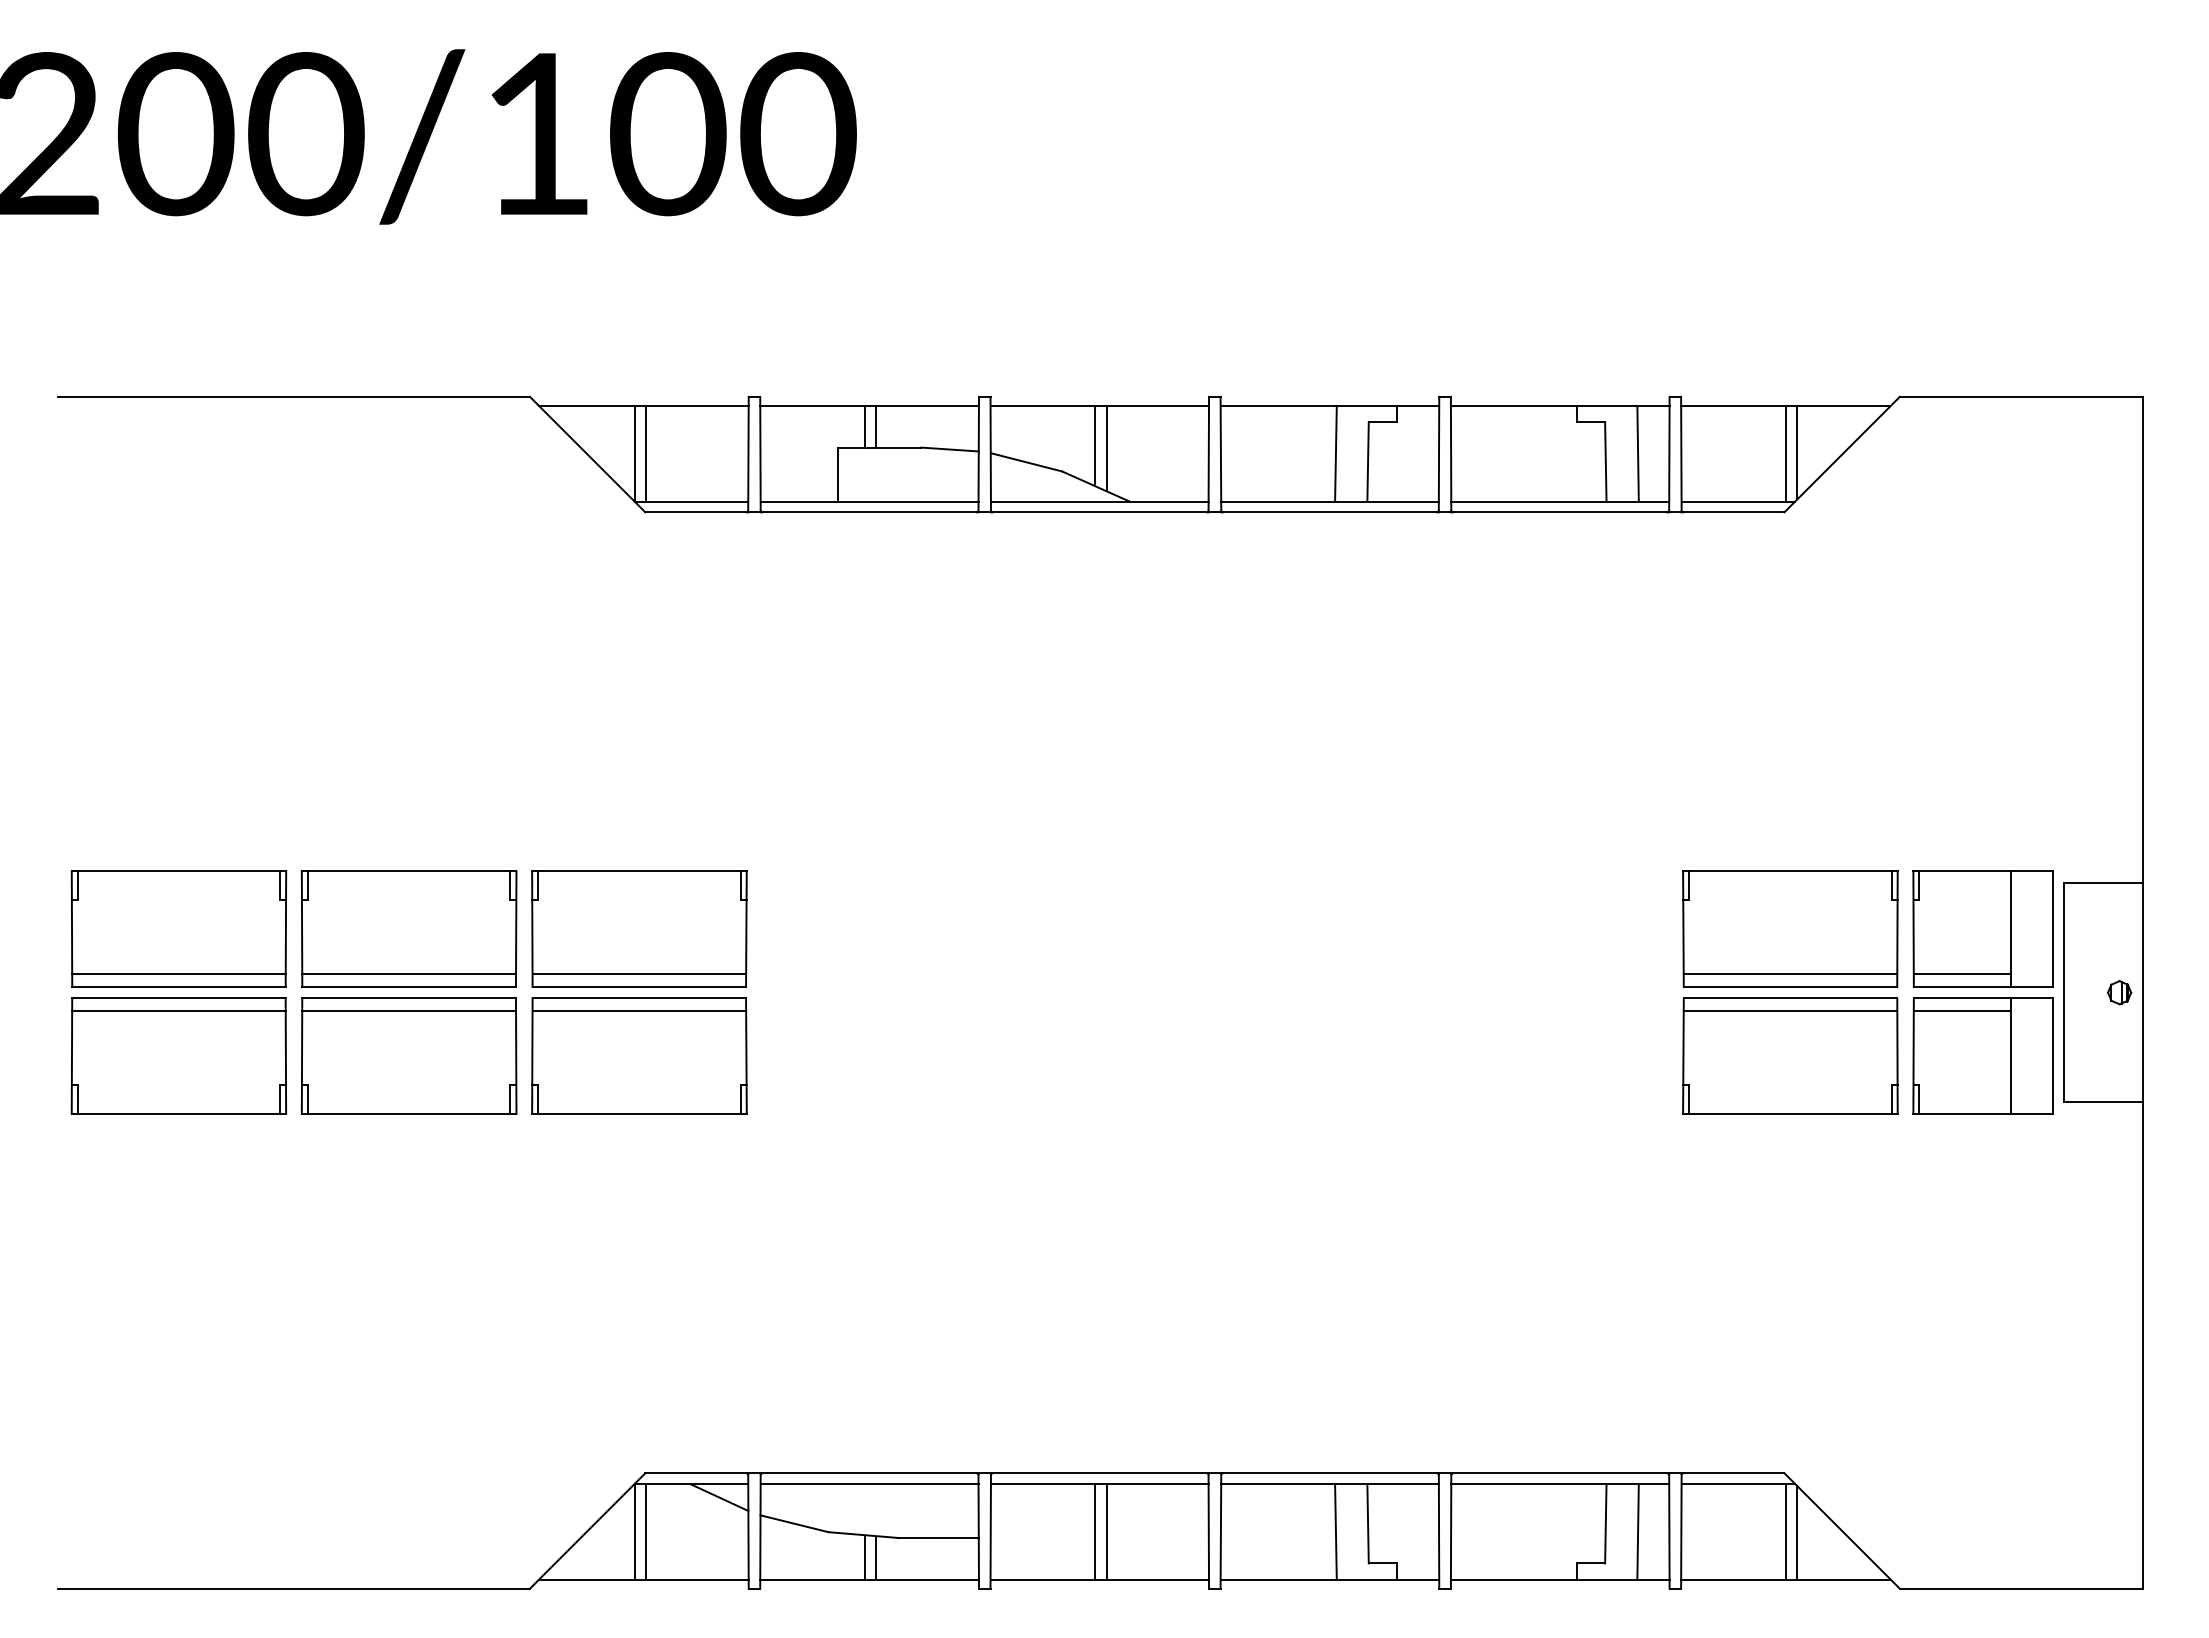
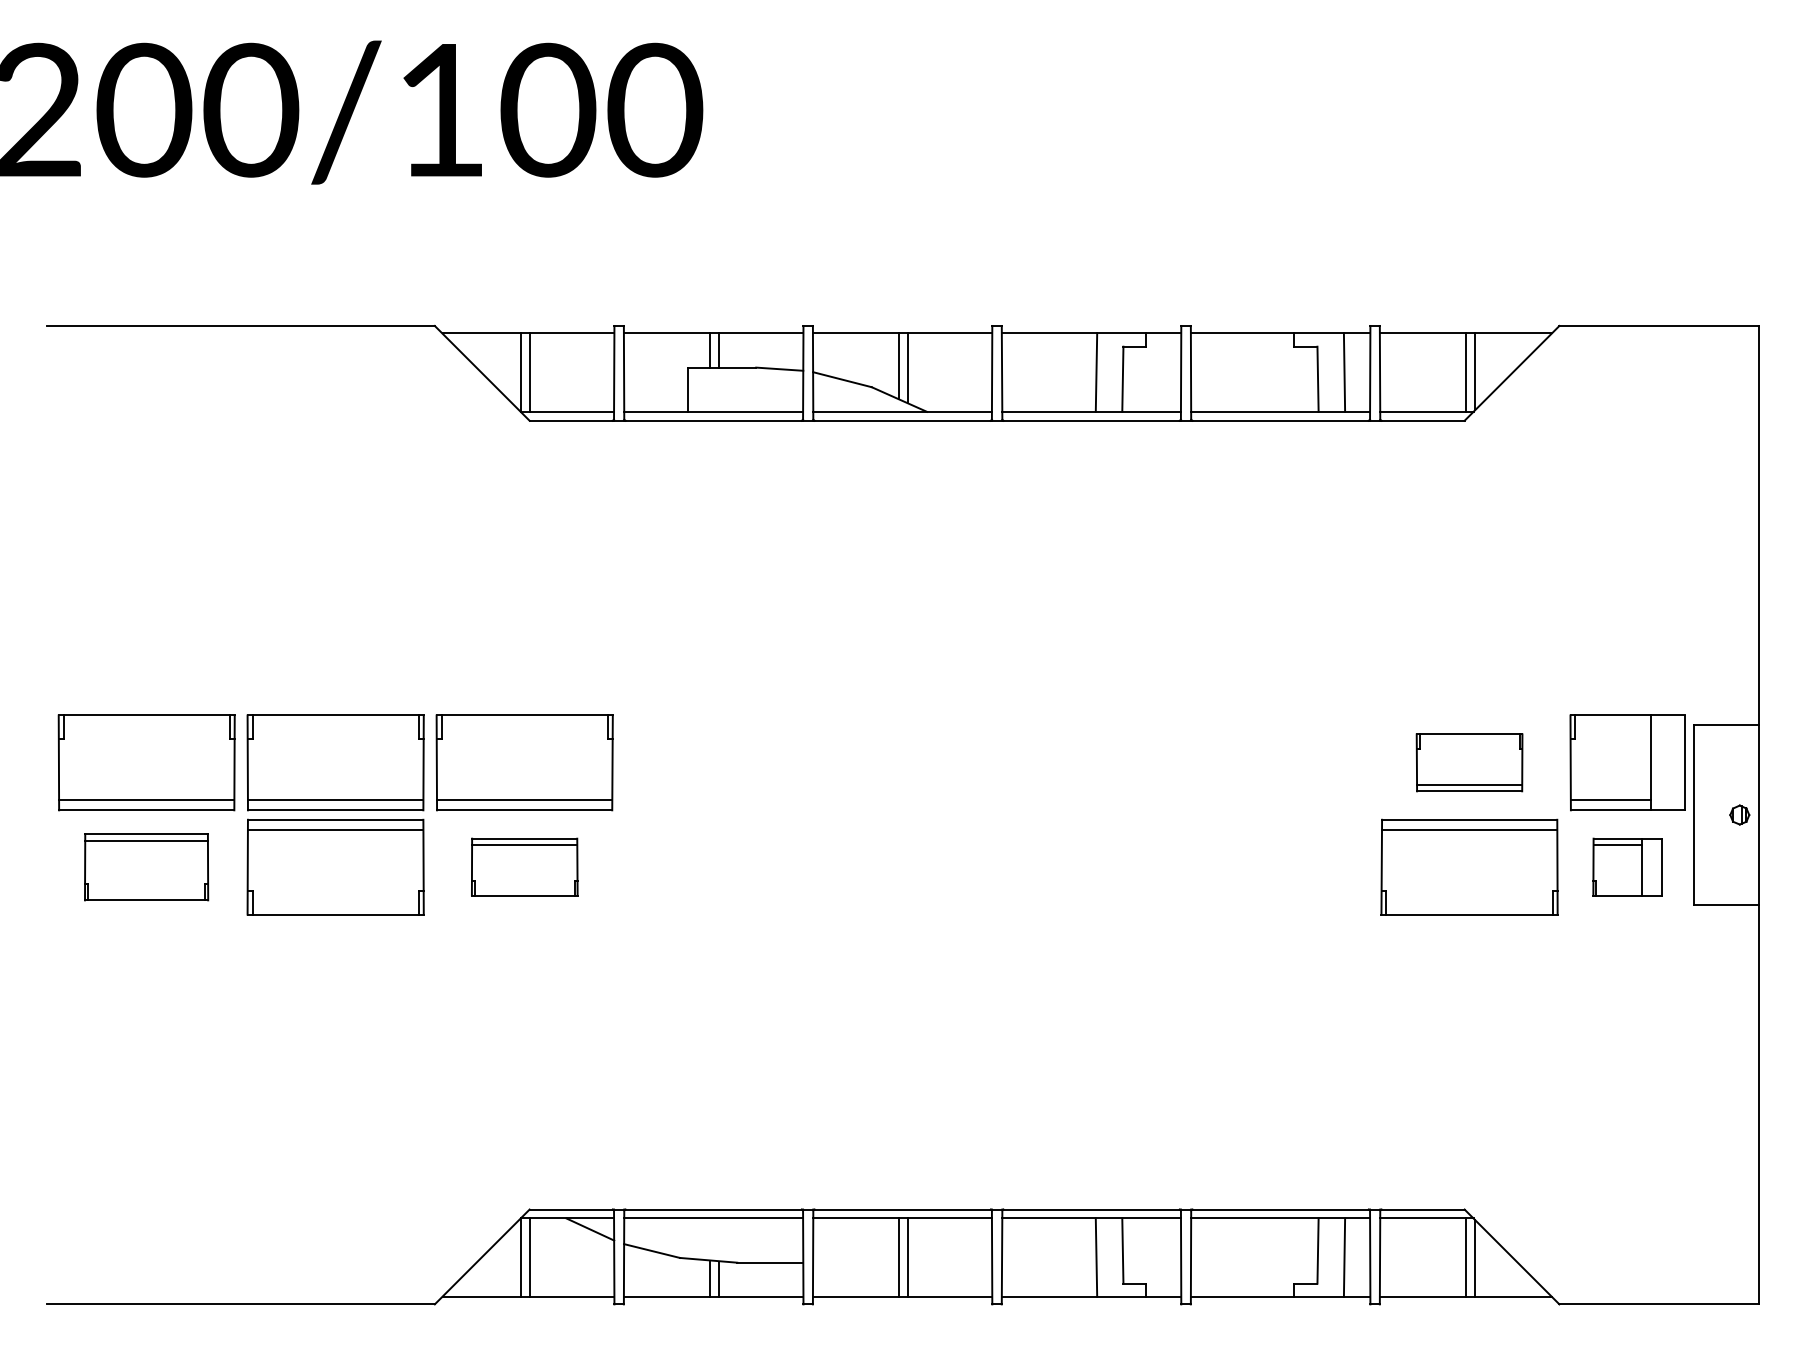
part: (1790, 928) -> (1469, 762), size x0.6
part: (178, 1055) -> (146, 866), size x0.7
part: (639, 1055) -> (524, 866), size x0.6
part: (1982, 1055) -> (1627, 866), size x0.6

